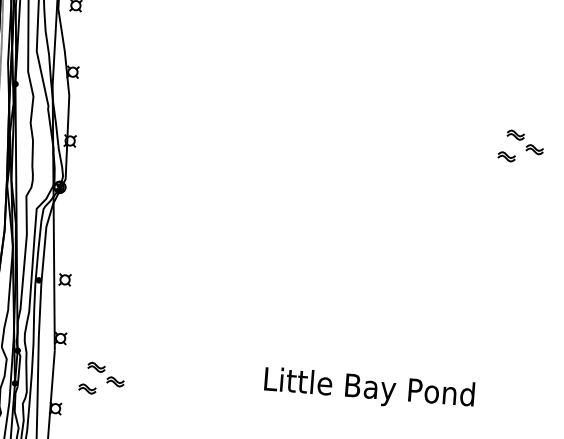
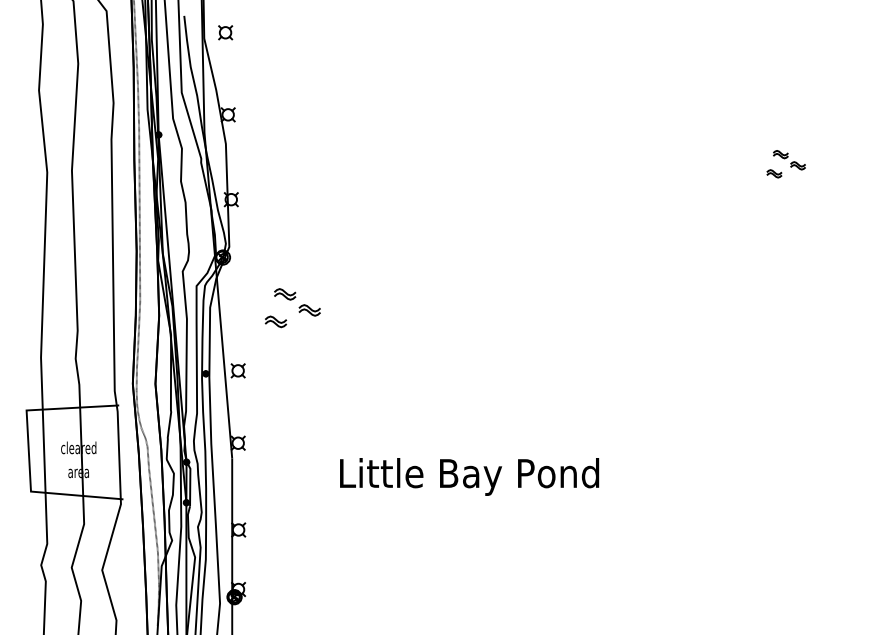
part: (521, 147) -> (786, 164), size x0.7
part: (106, 378) -> (298, 307), moved
text: (369, 389) -> (469, 476), moved

